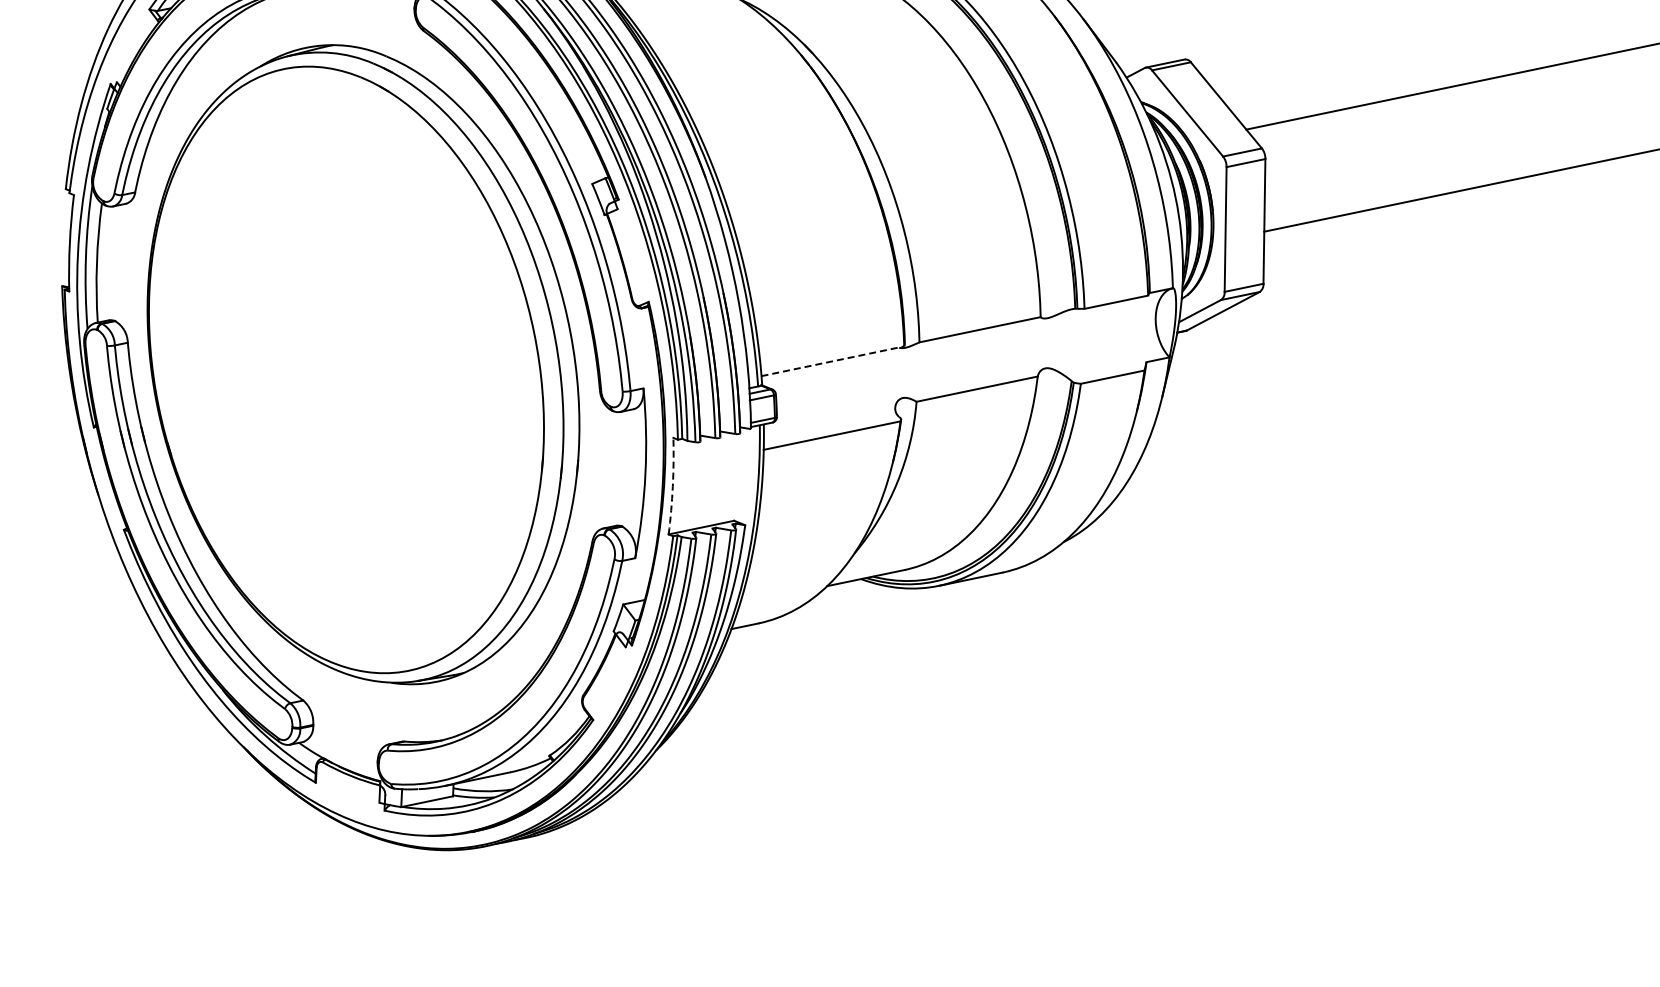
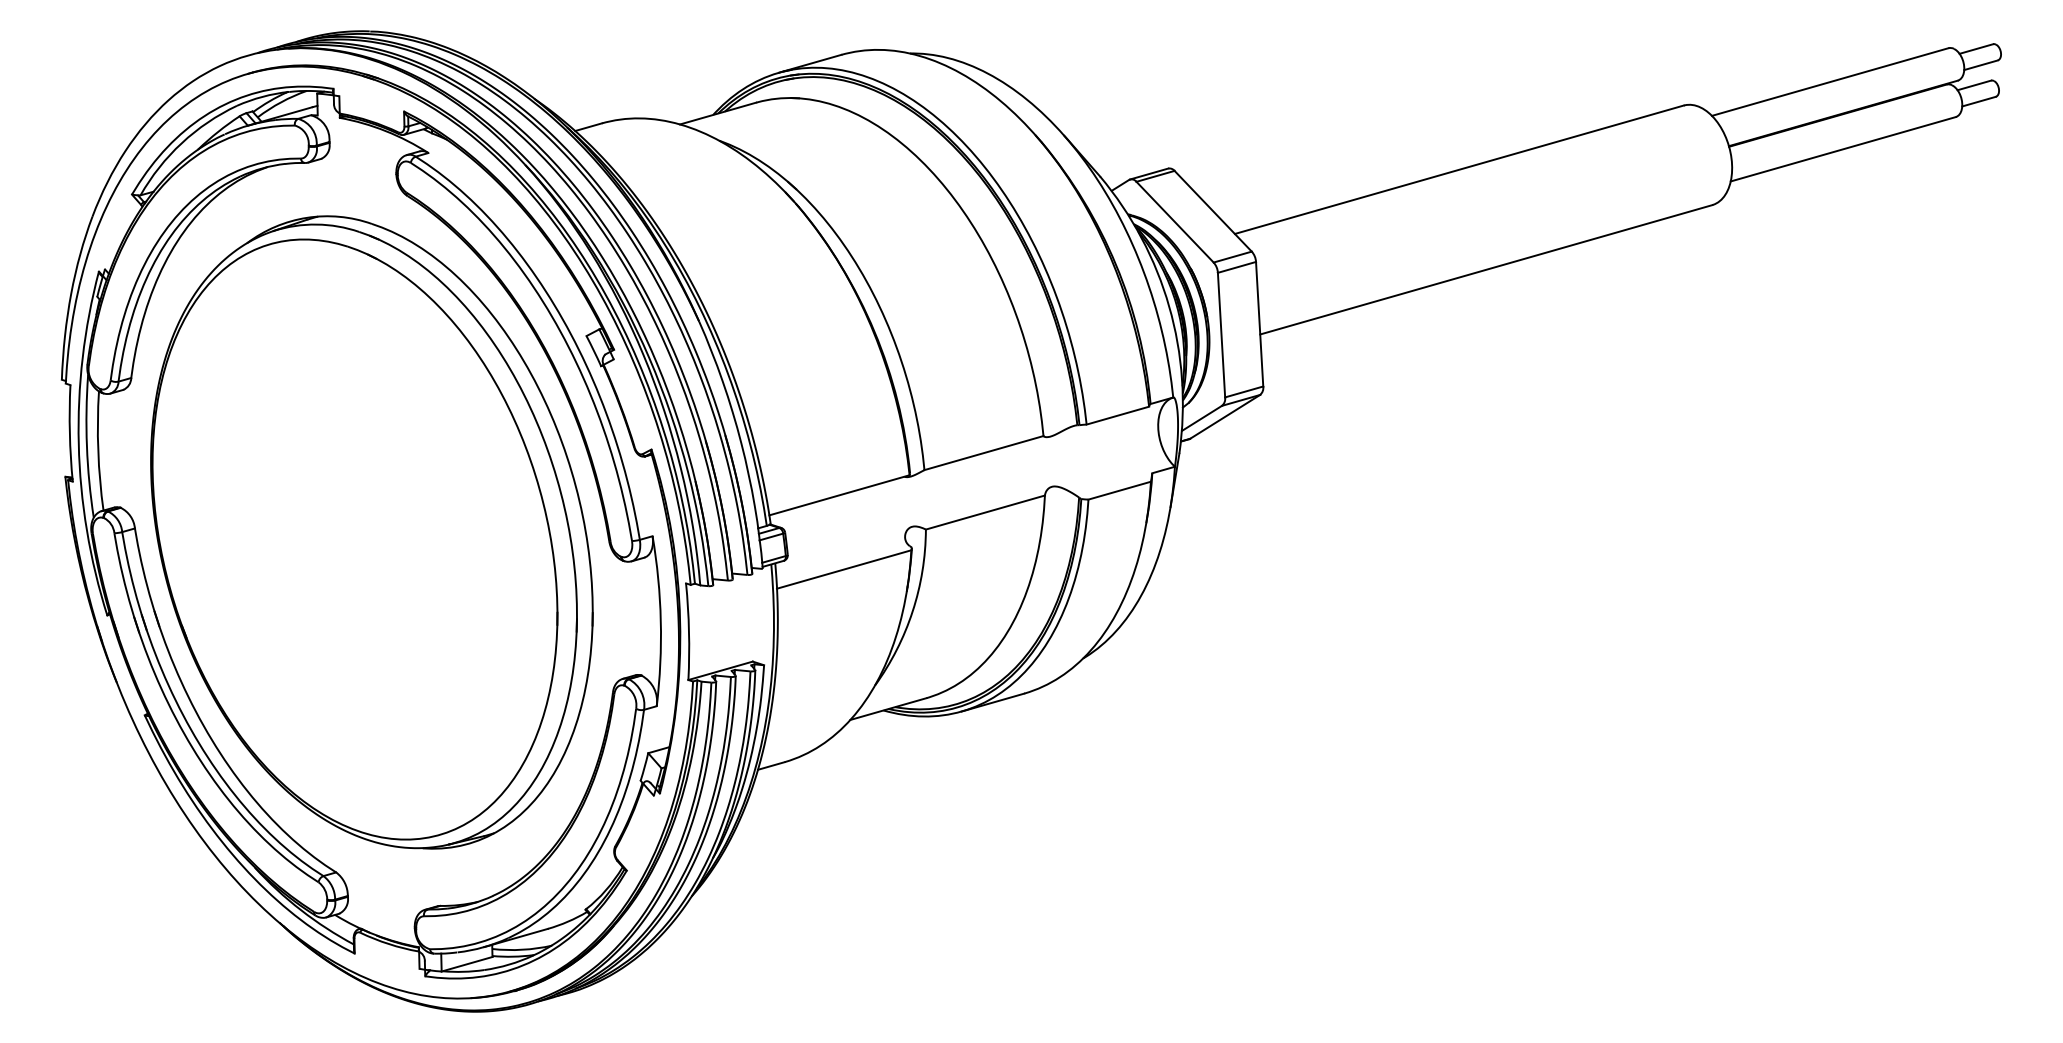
line: (832, 361) -> (839, 495), dashed -> solid
arc: (673, 486) -> (689, 631), dashed -> solid

